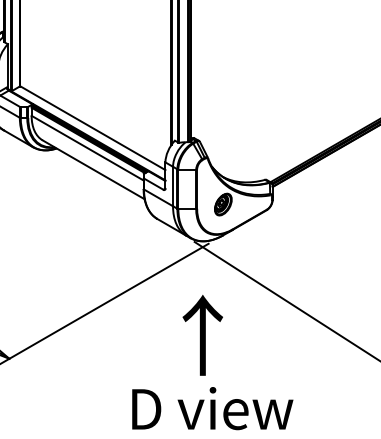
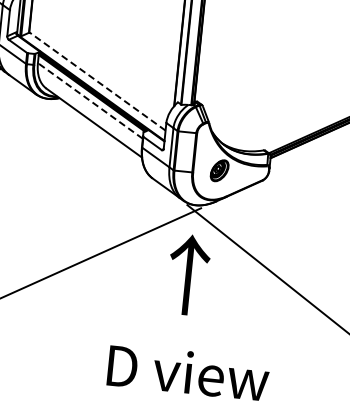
line: (92, 127) -> (97, 80), solid -> dashed
line: (87, 148) -> (90, 101), solid -> dashed
text: (202, 335) -> (188, 275), moved

